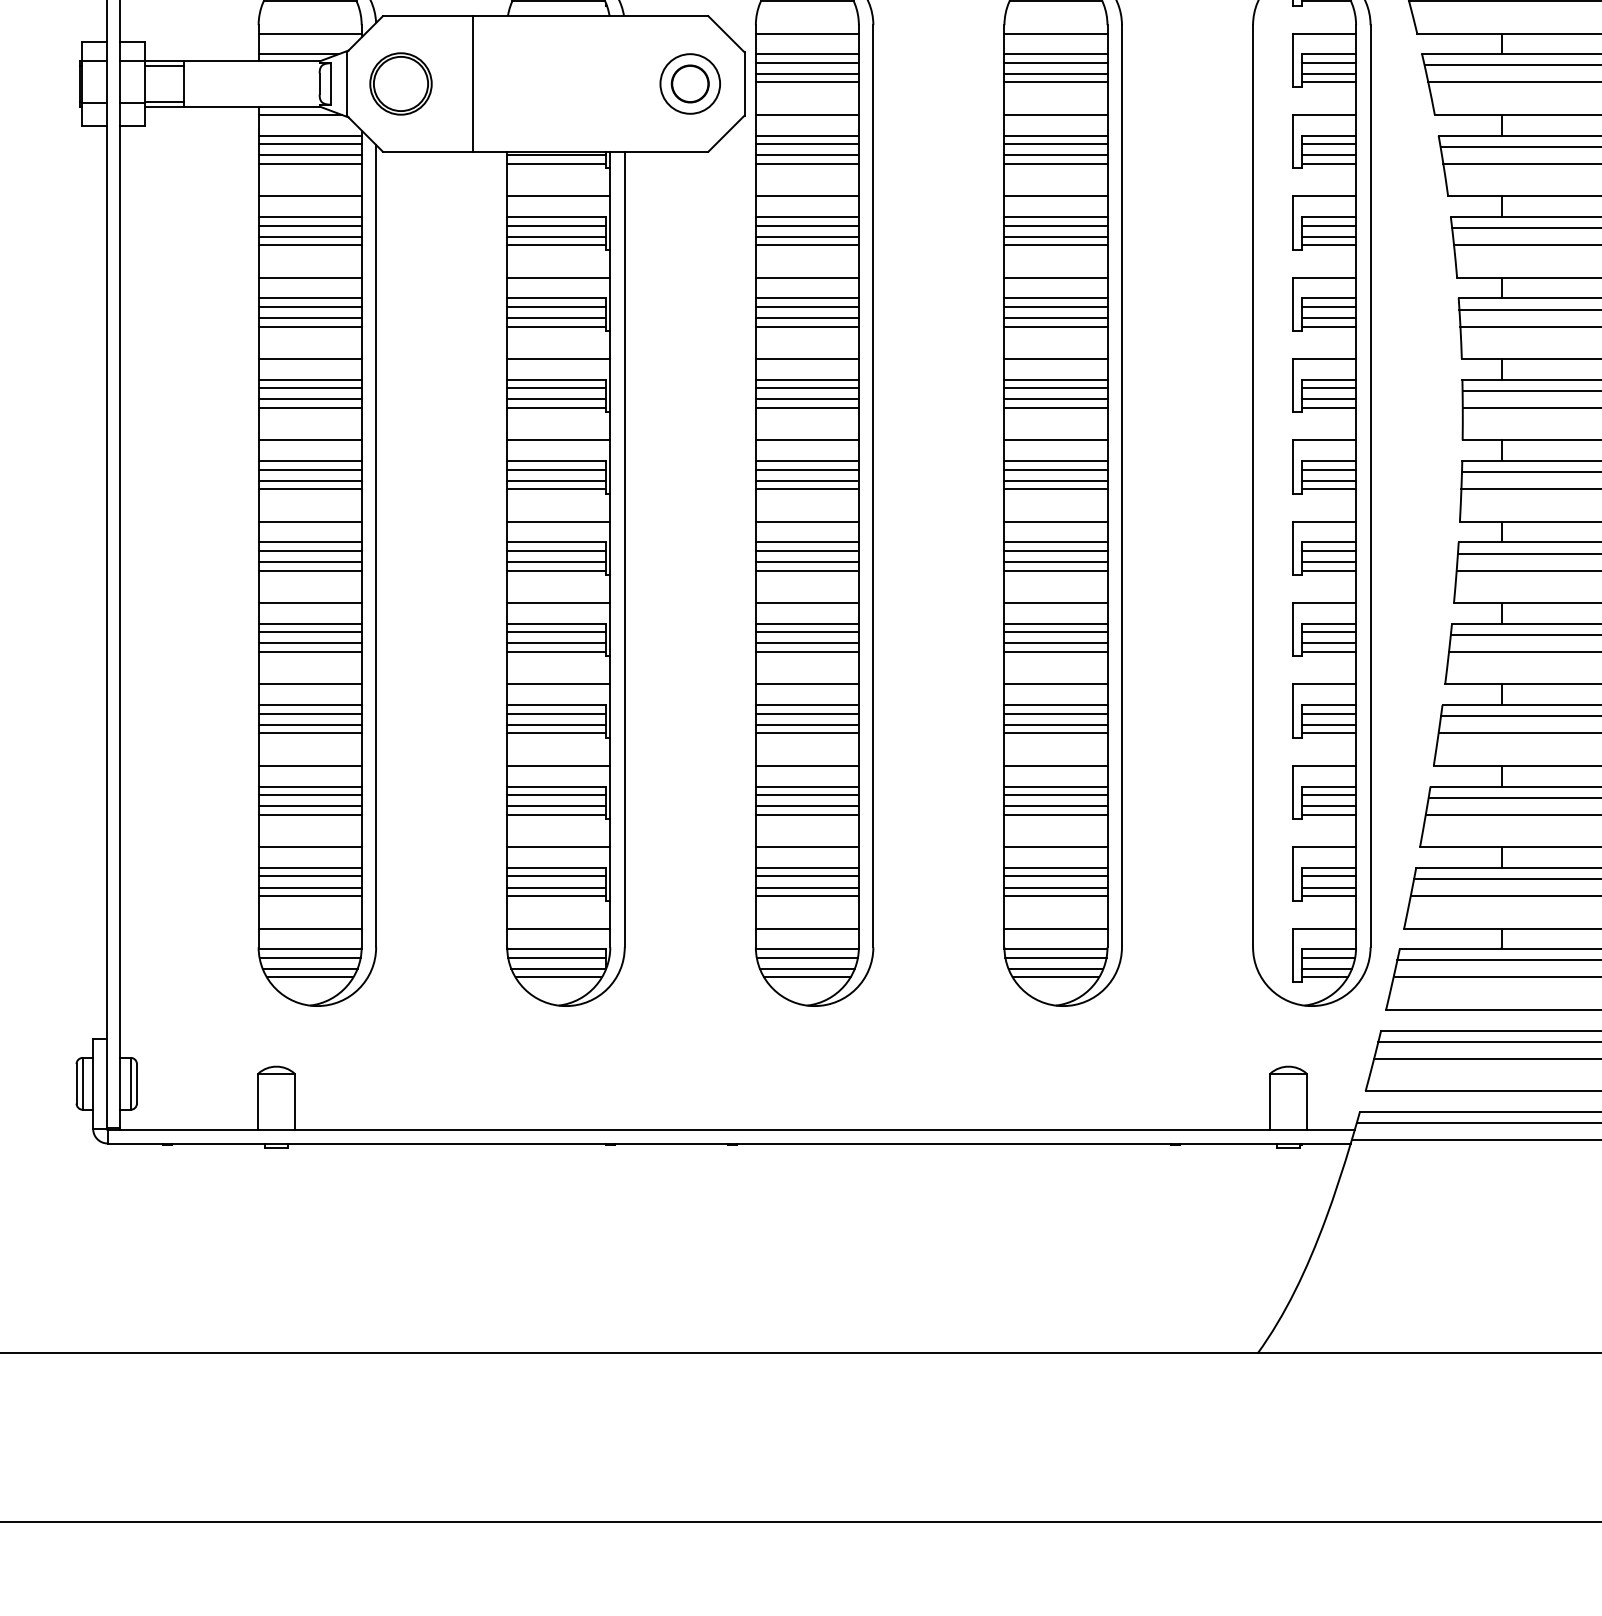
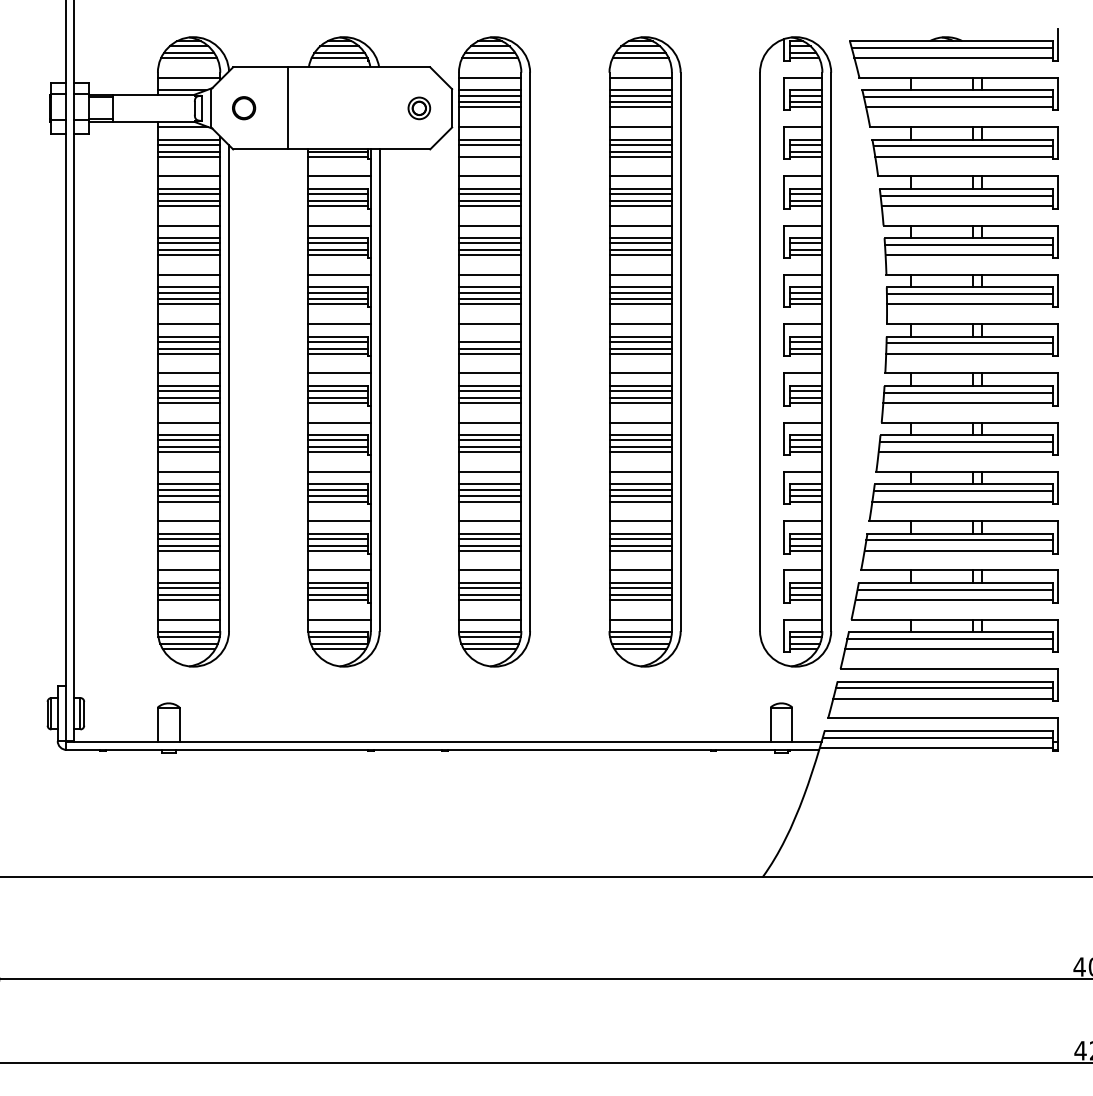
part: (399, 82) -> (243, 107), size x0.6
part: (690, 84) -> (419, 108), size x0.6
line: (806, 155) -> (489, 151), removed
line: (806, 460) -> (489, 336), removed

